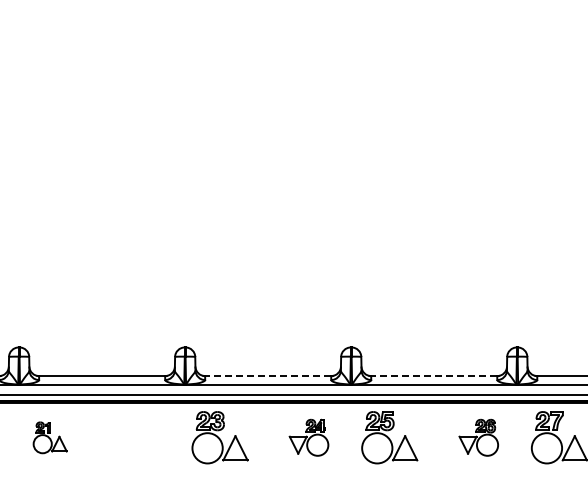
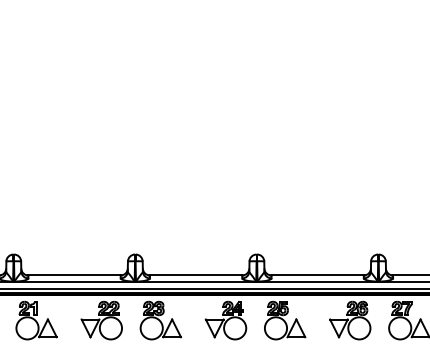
line: (267, 376) -> (195, 275), dashed -> solid
line: (433, 376) -> (317, 275), dashed -> solid
part: (49, 437) -> (36, 320), size x1.67
part: (138, 437) -> (101, 320), added
part: (308, 437) -> (225, 320), size x1.43
part: (478, 437) -> (350, 320), size x1.43

